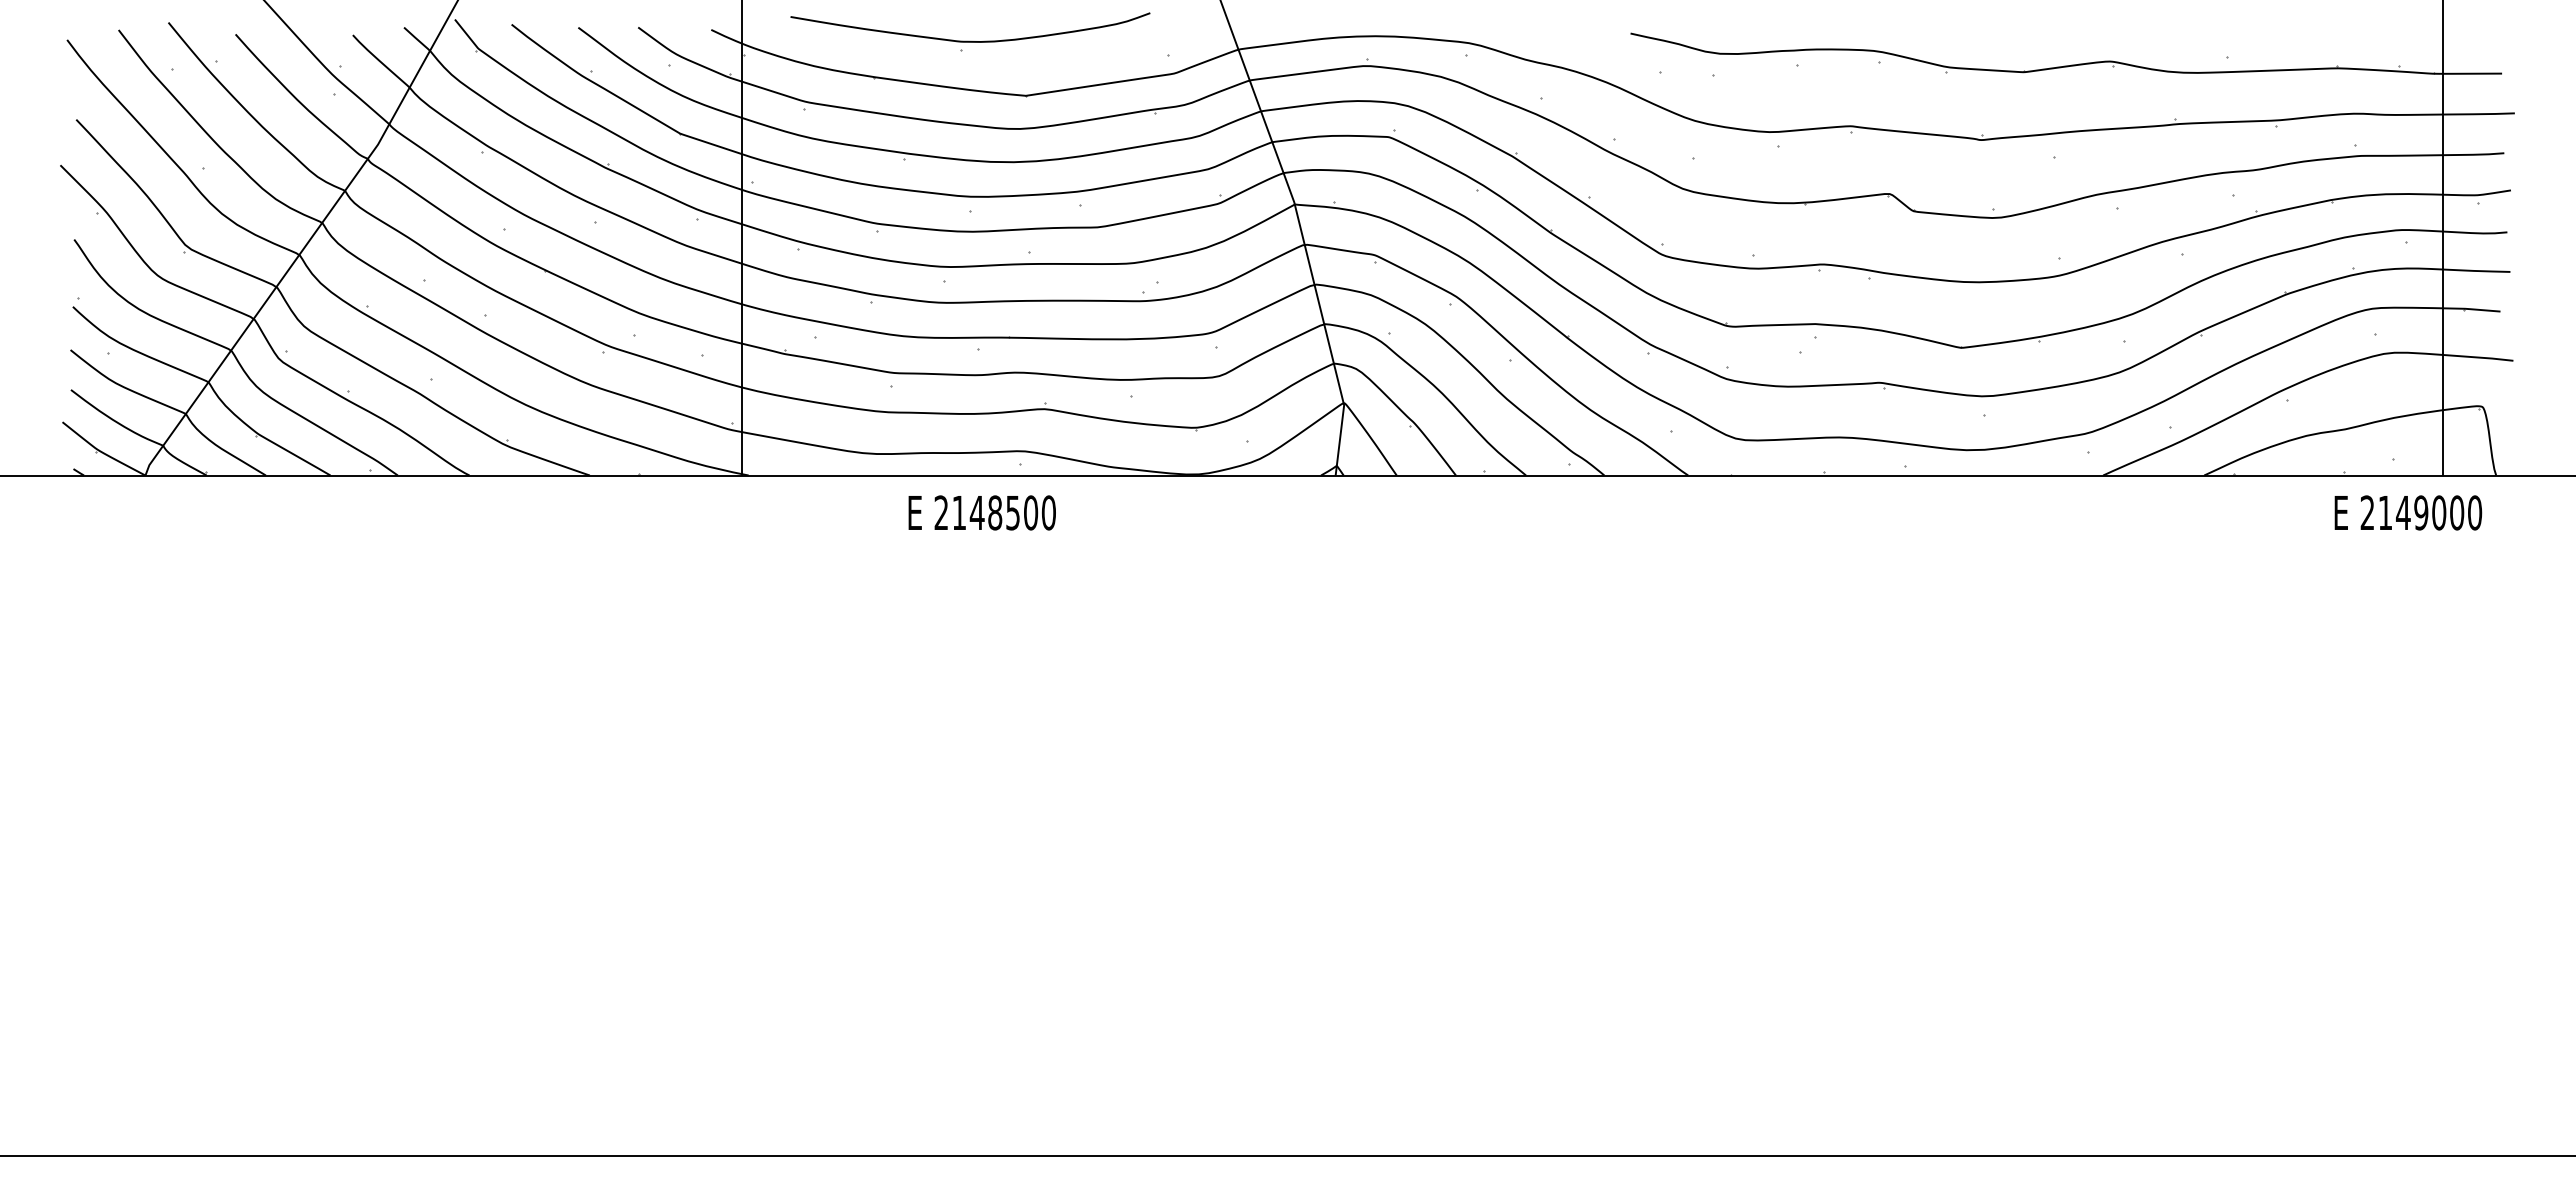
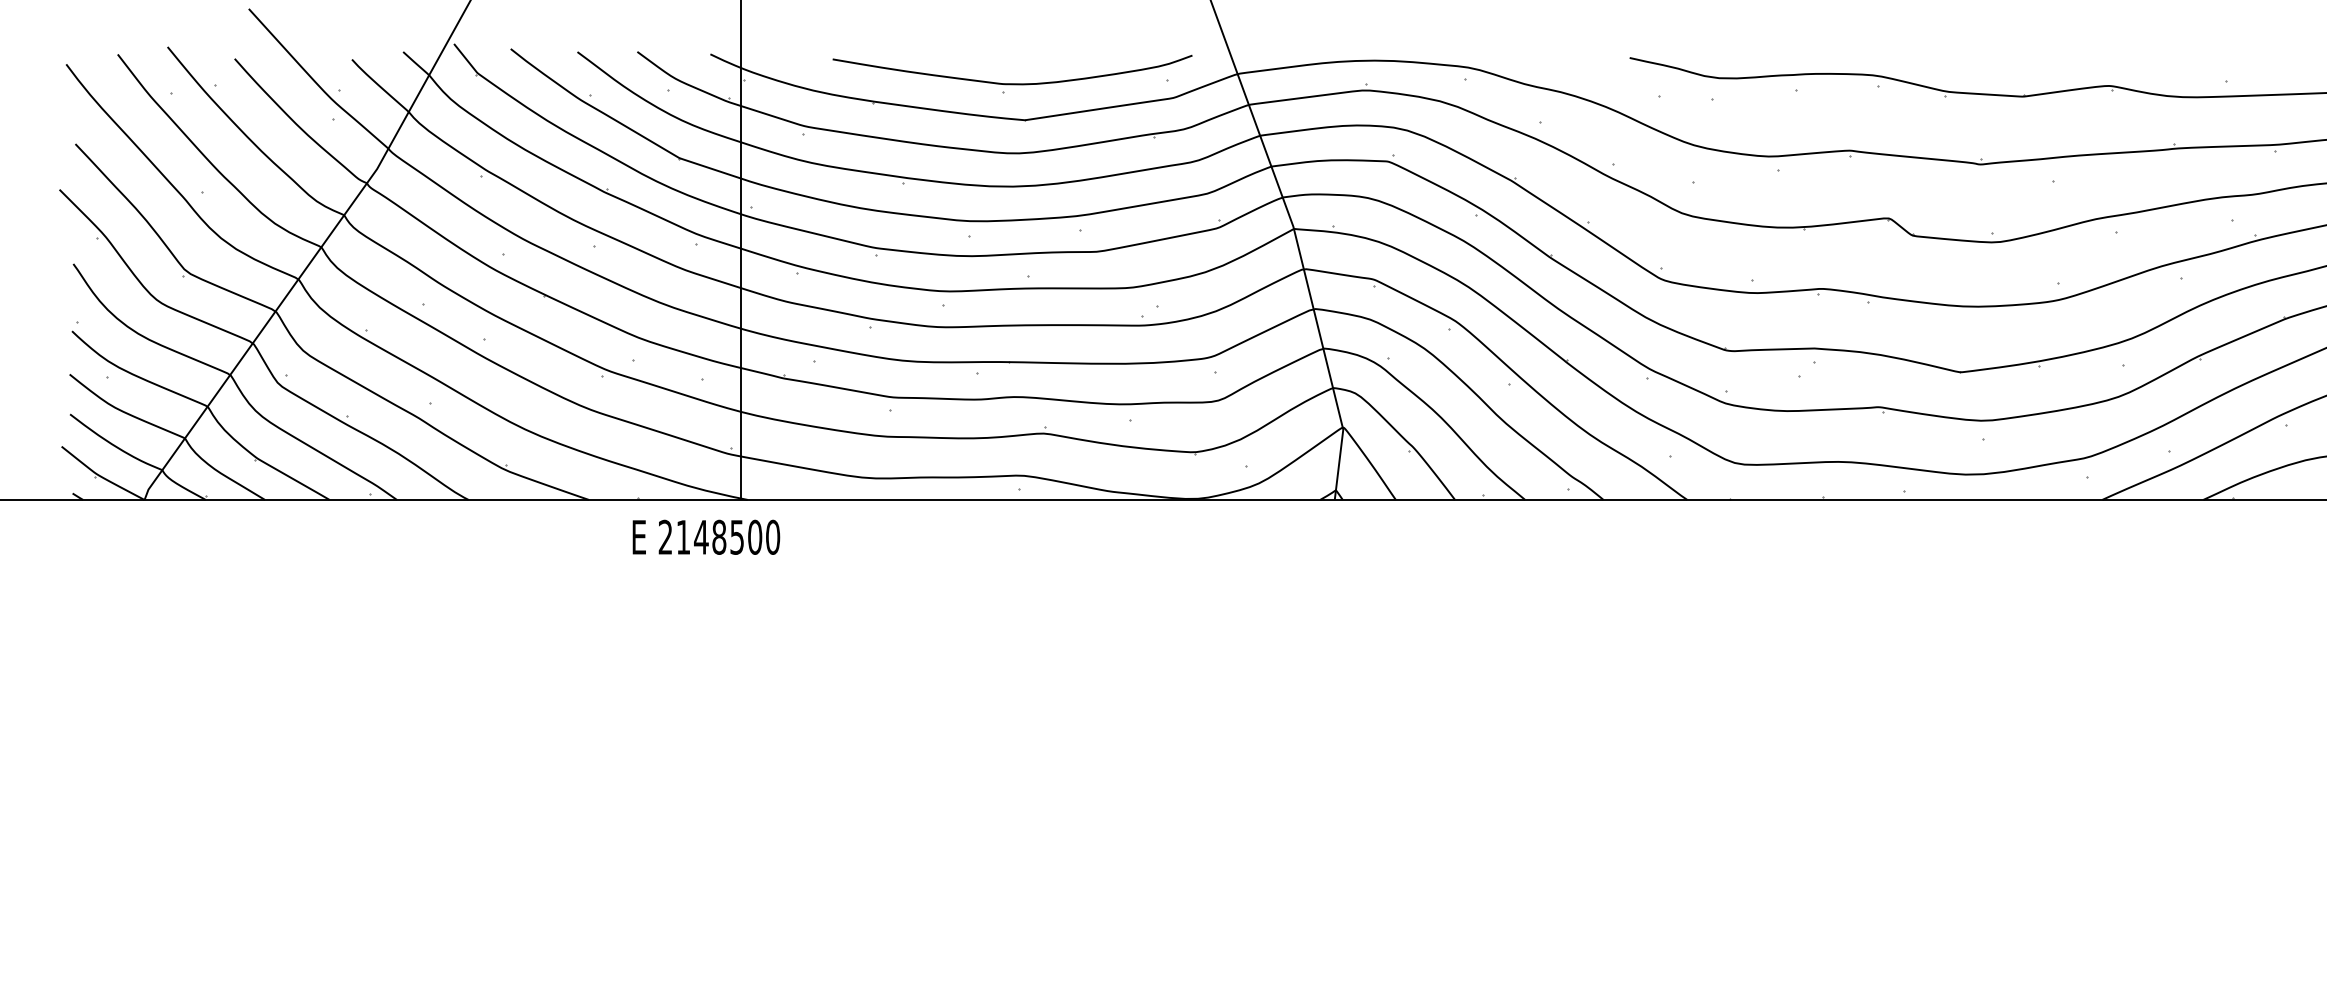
part: (970, 40) -> (1012, 82), moved
text: (981, 512) -> (705, 536), moved

